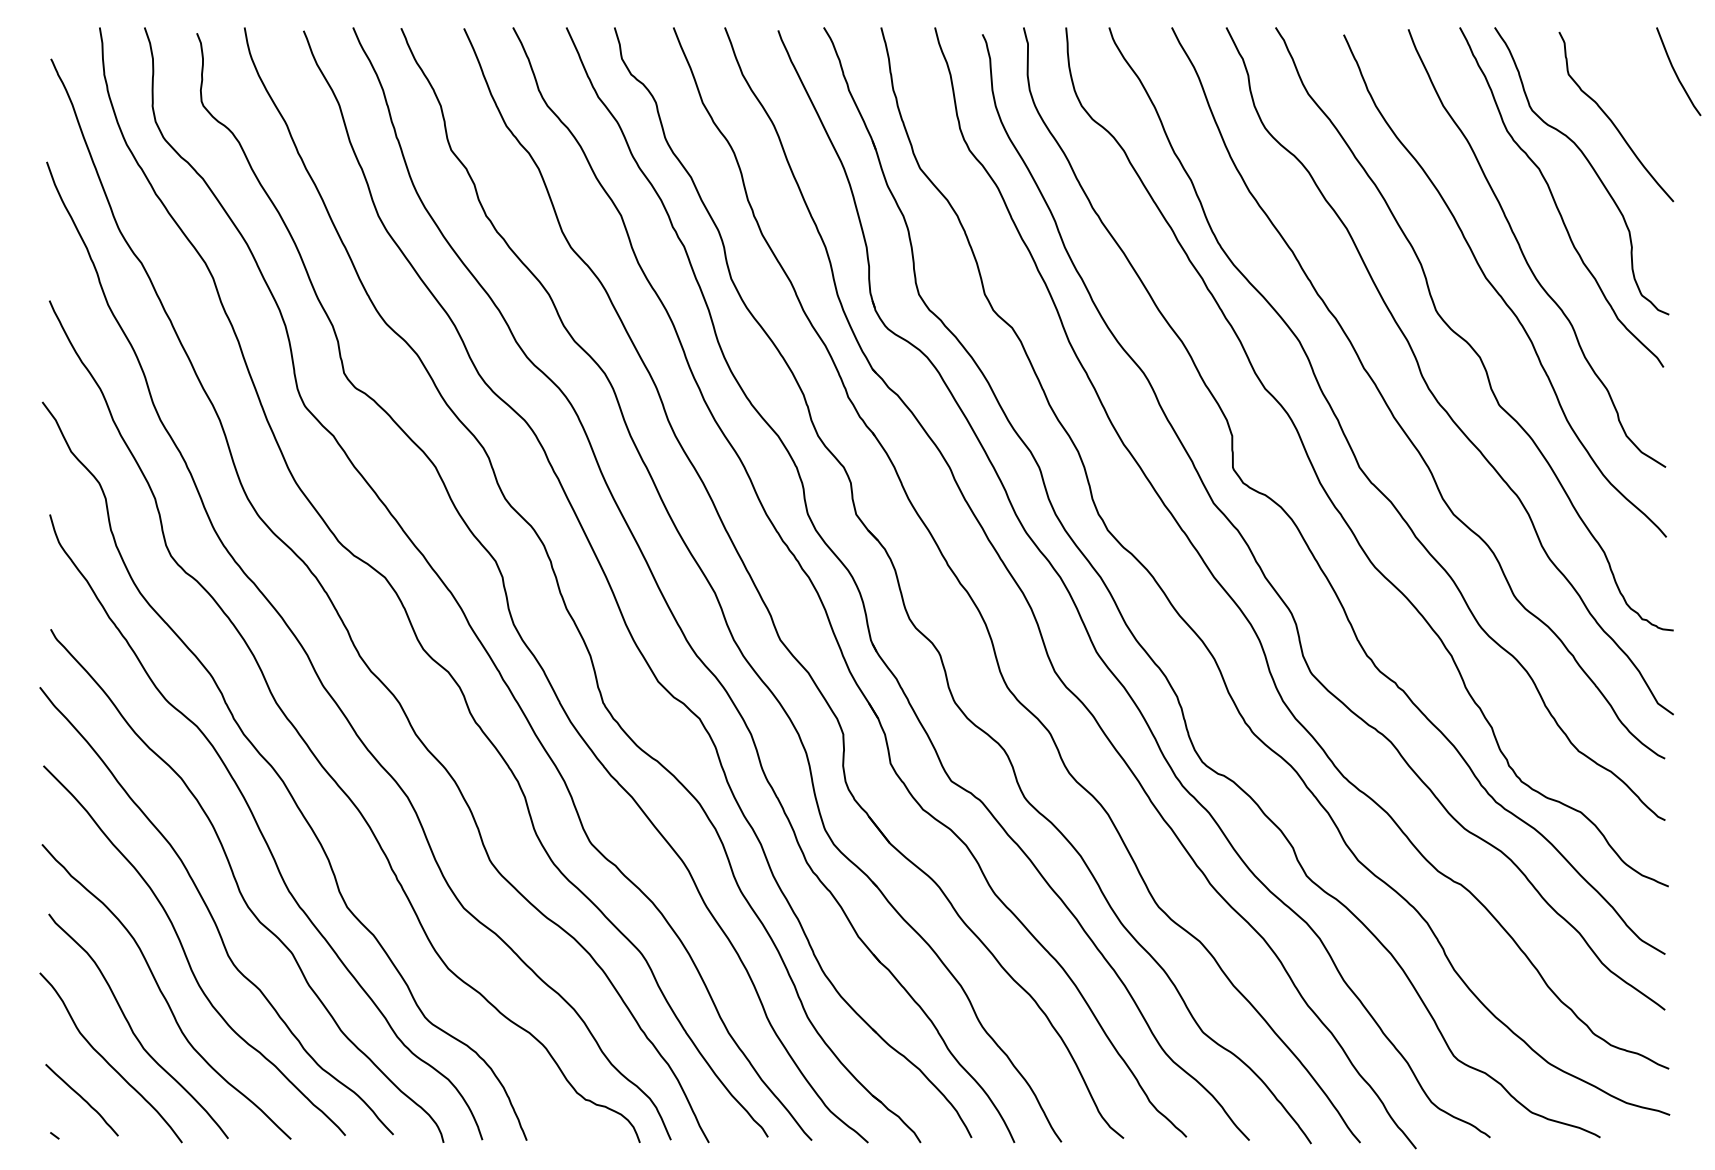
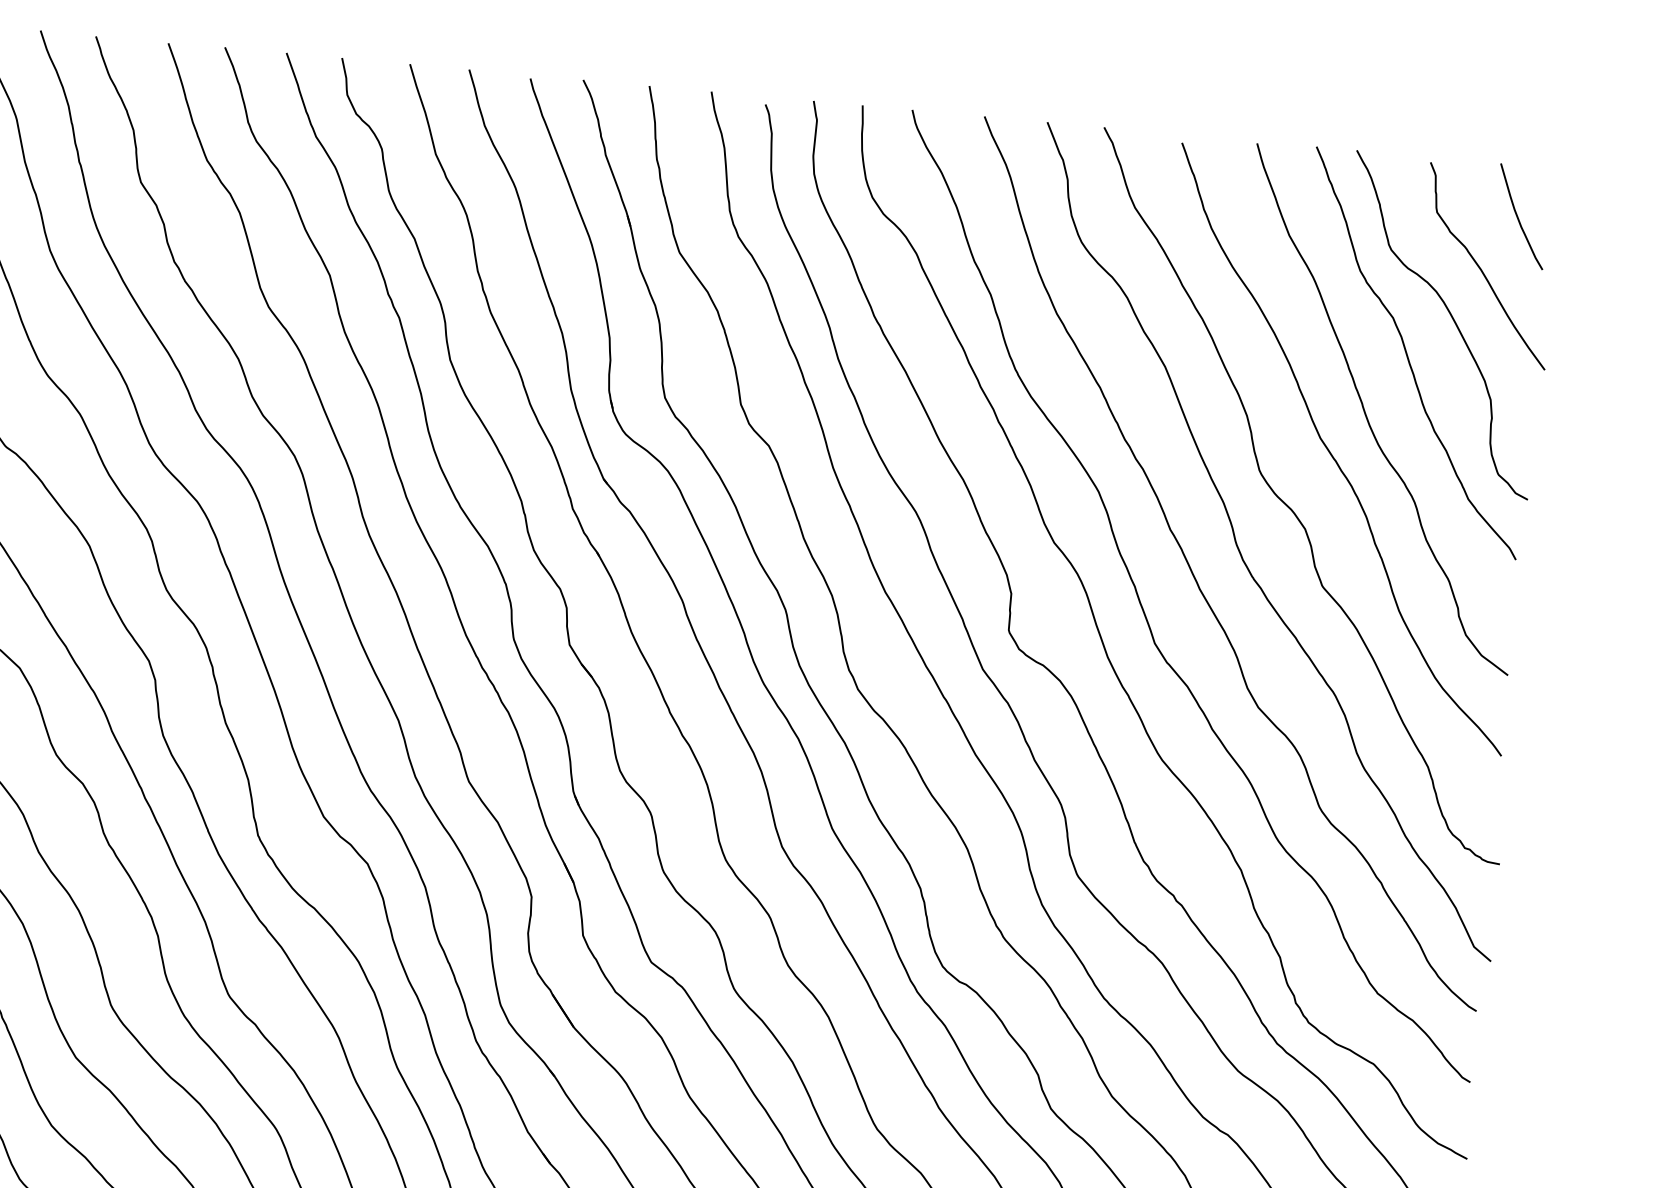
curve: (1676, 72) -> (1519, 217), moved

